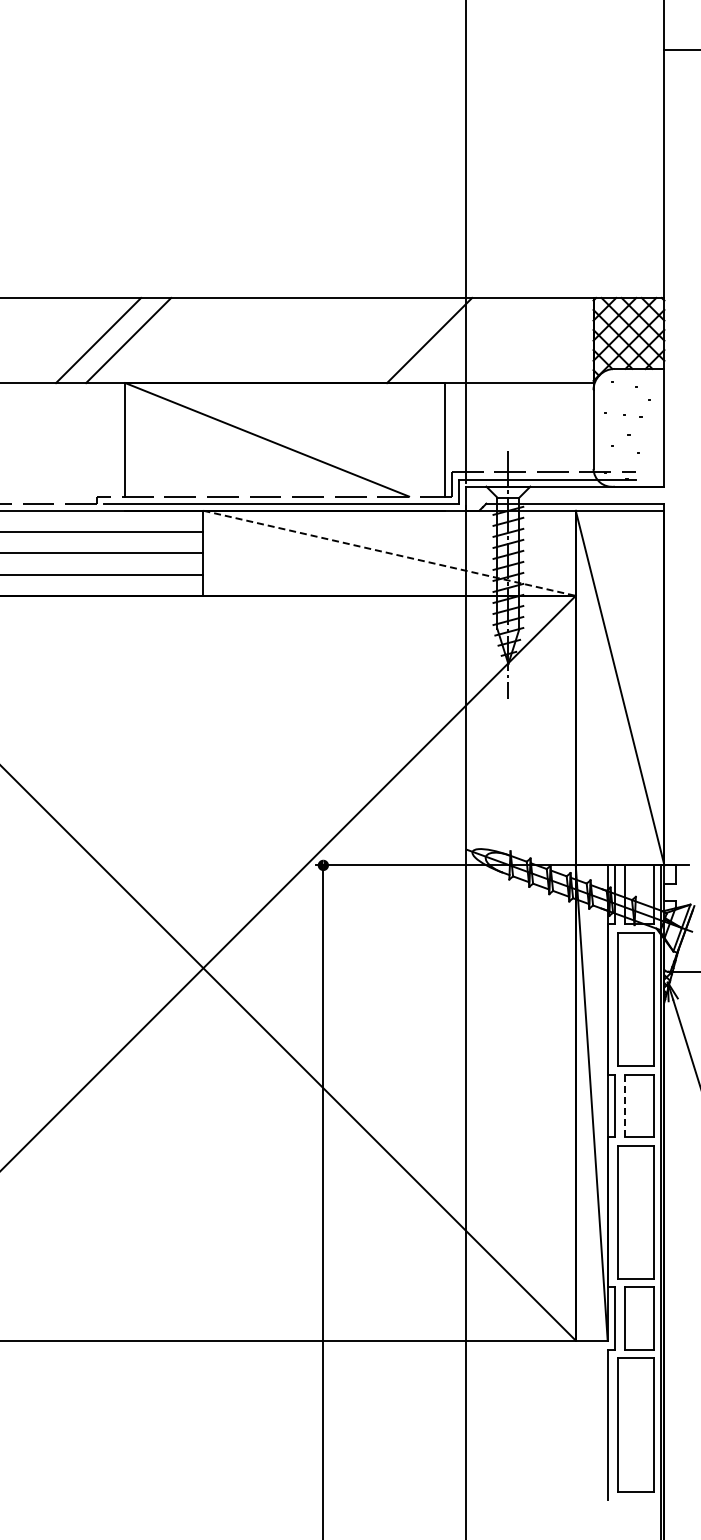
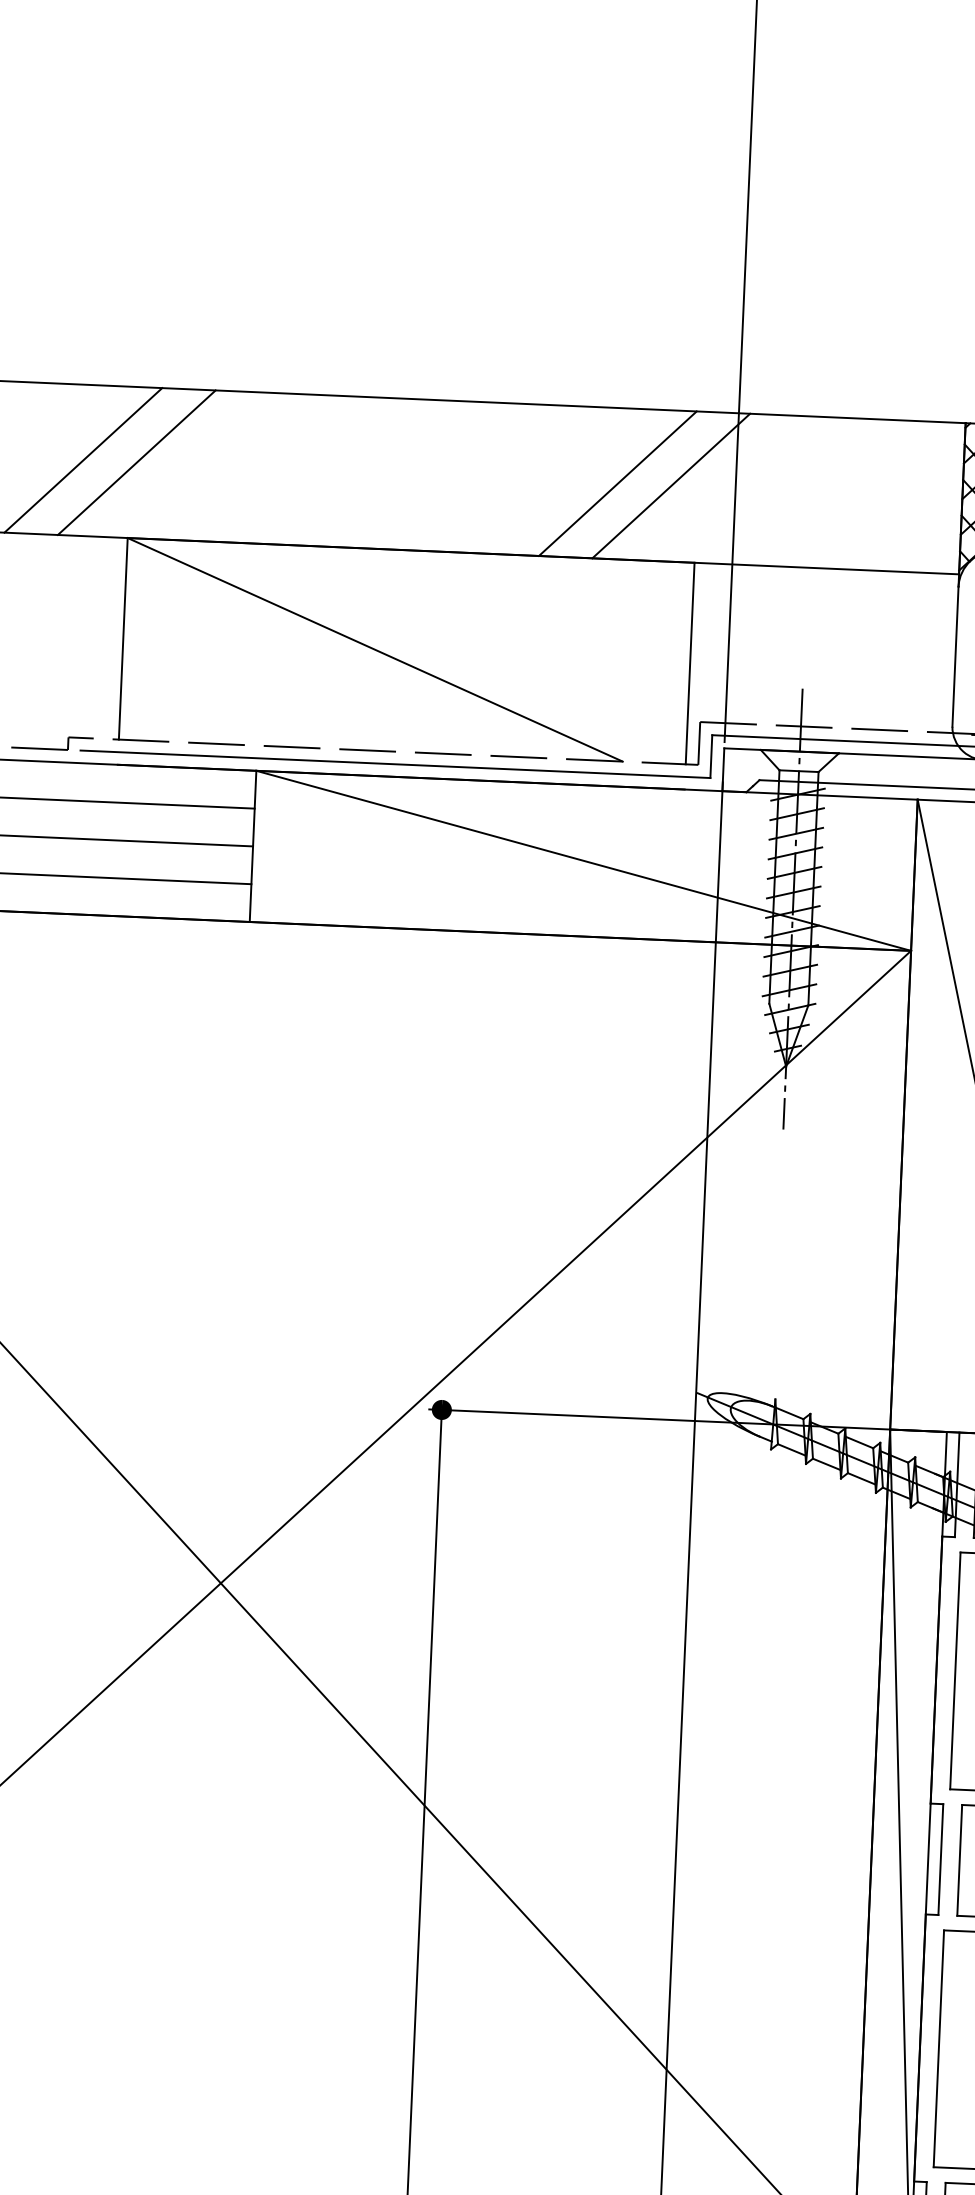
line: (399, 340) -> (617, 483), added
line: (389, 553) -> (583, 861), dashed -> solid
line: (625, 1106) -> (959, 1861), dashed -> solid

